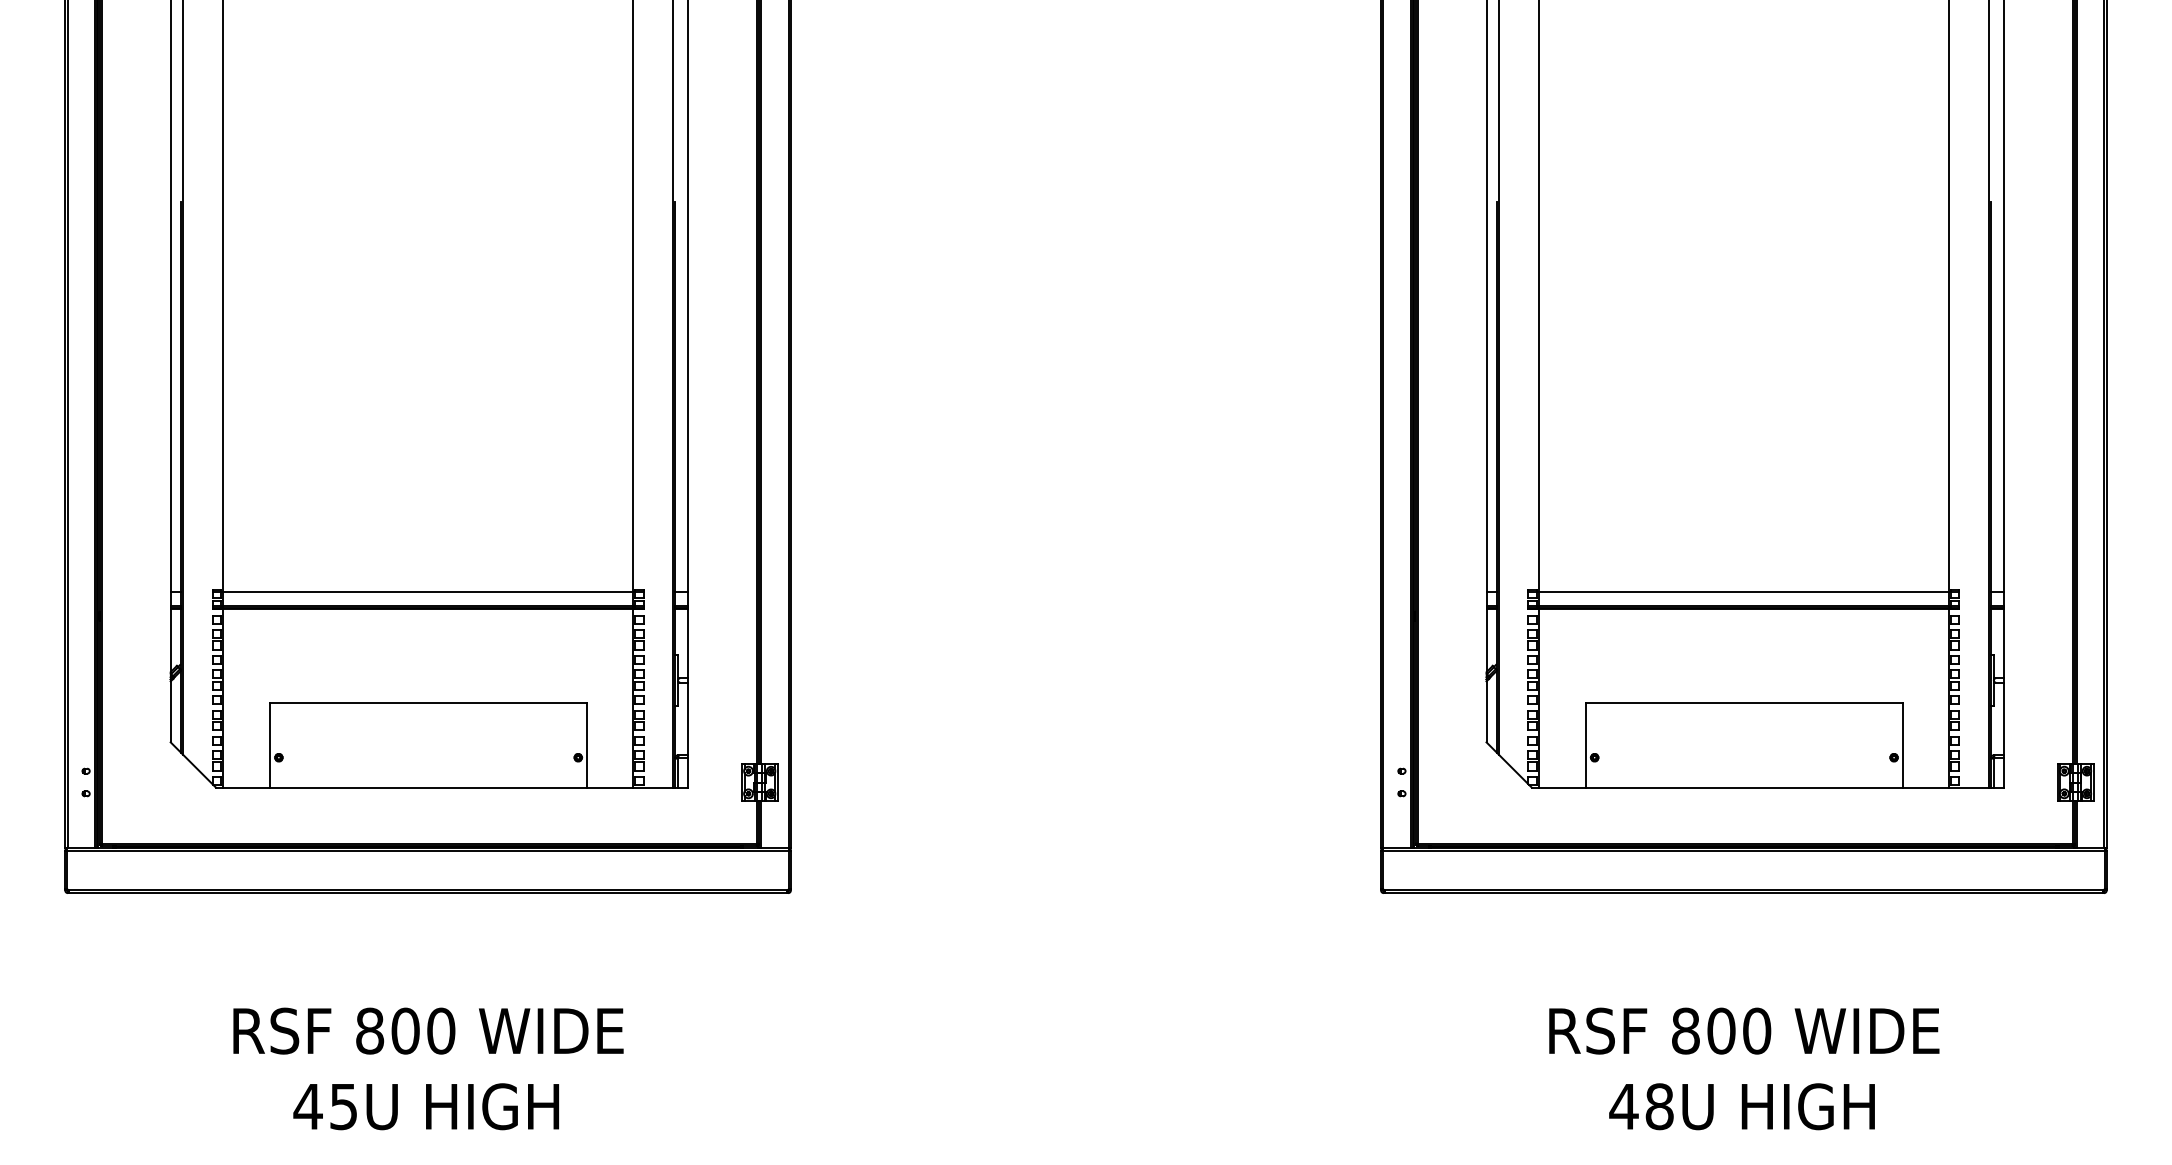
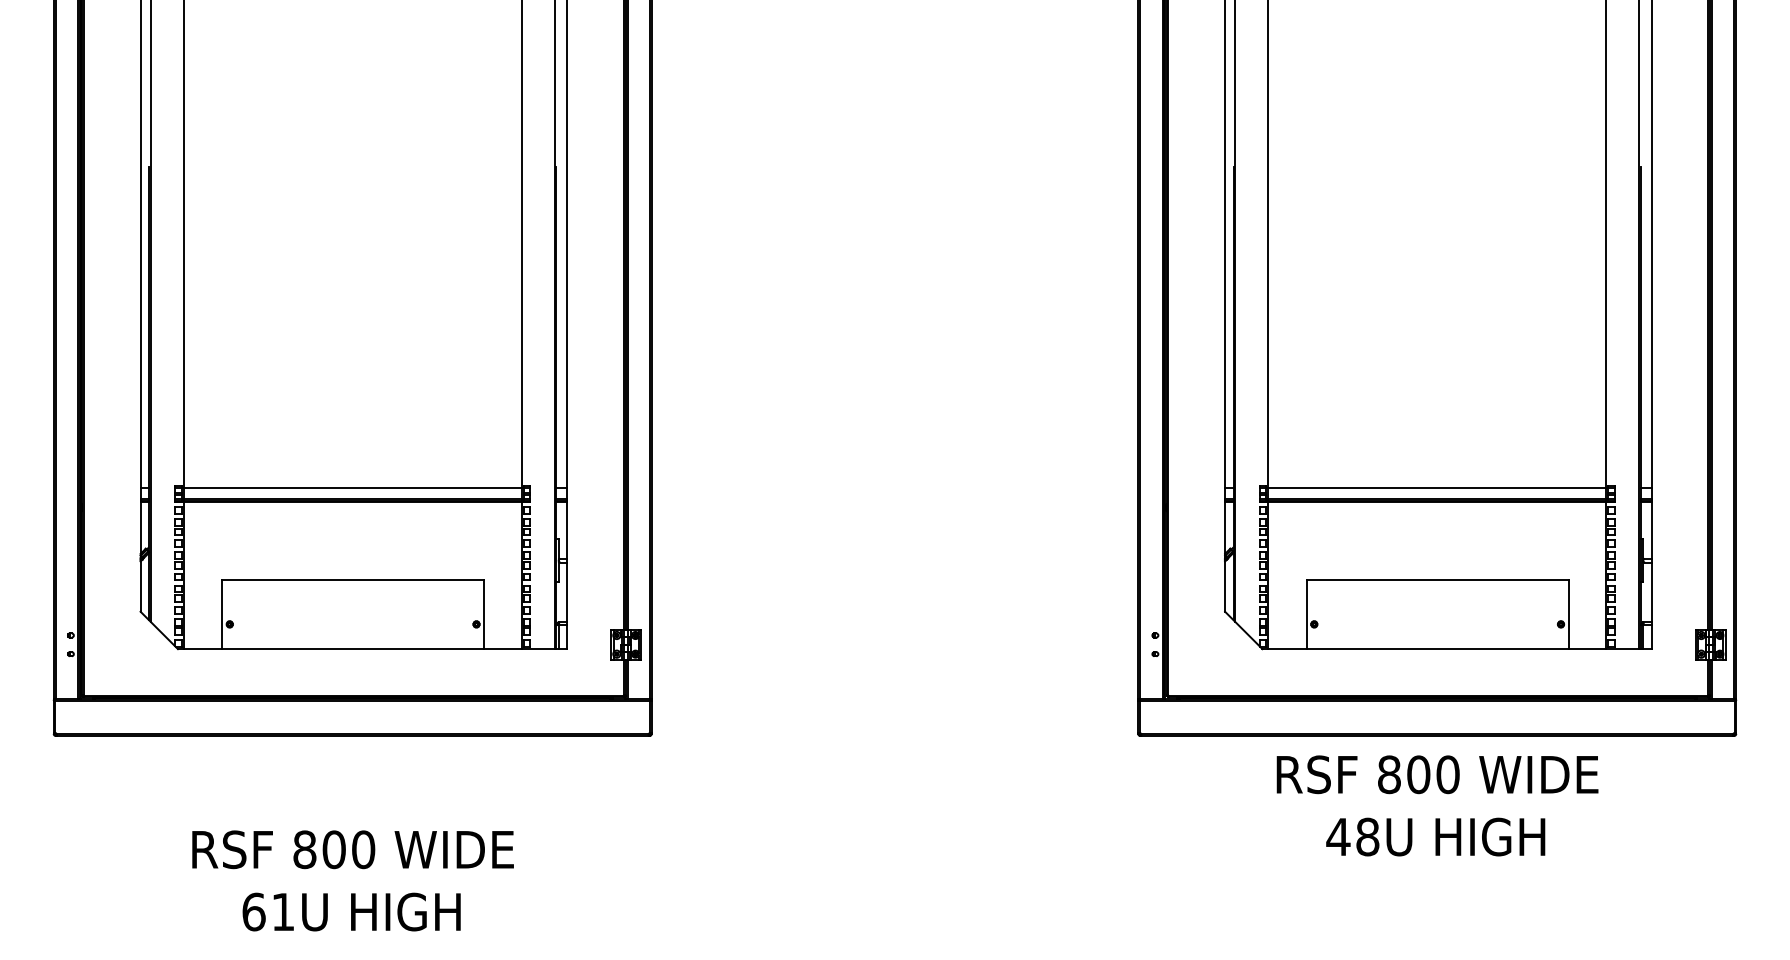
text: (1744, 1068) -> (1437, 805), moved
text: (324, 1106) -> (267, 911), 45U -> 61U

